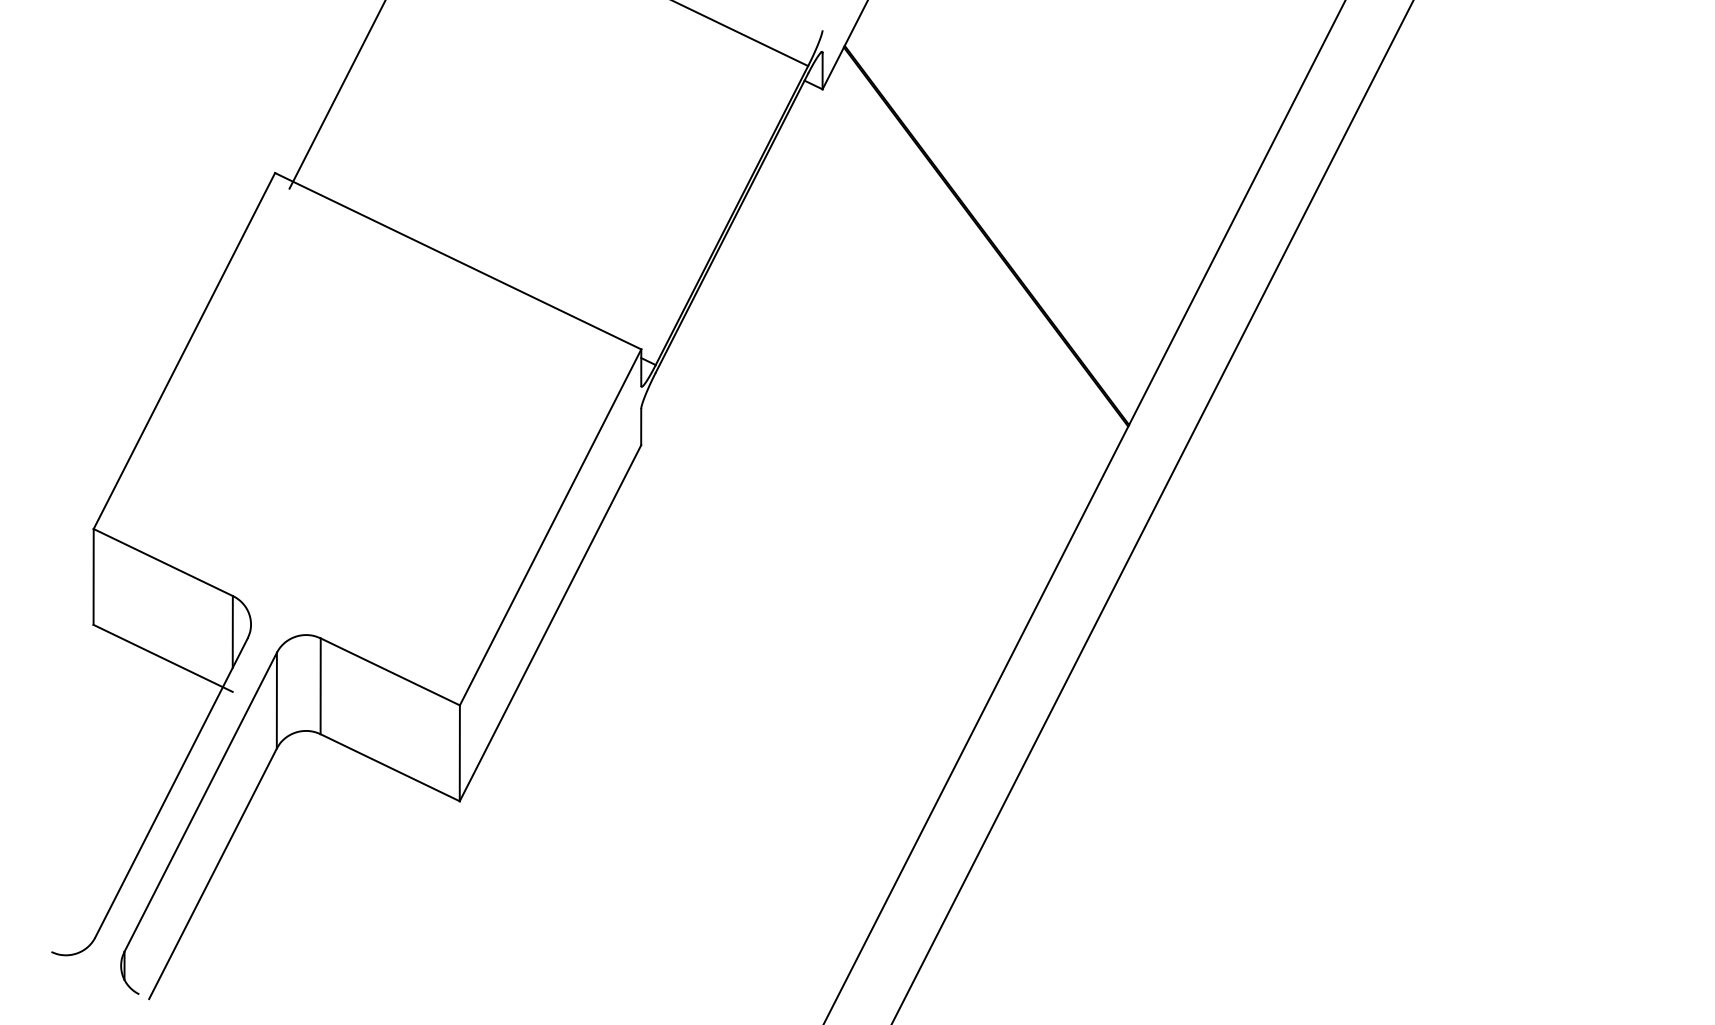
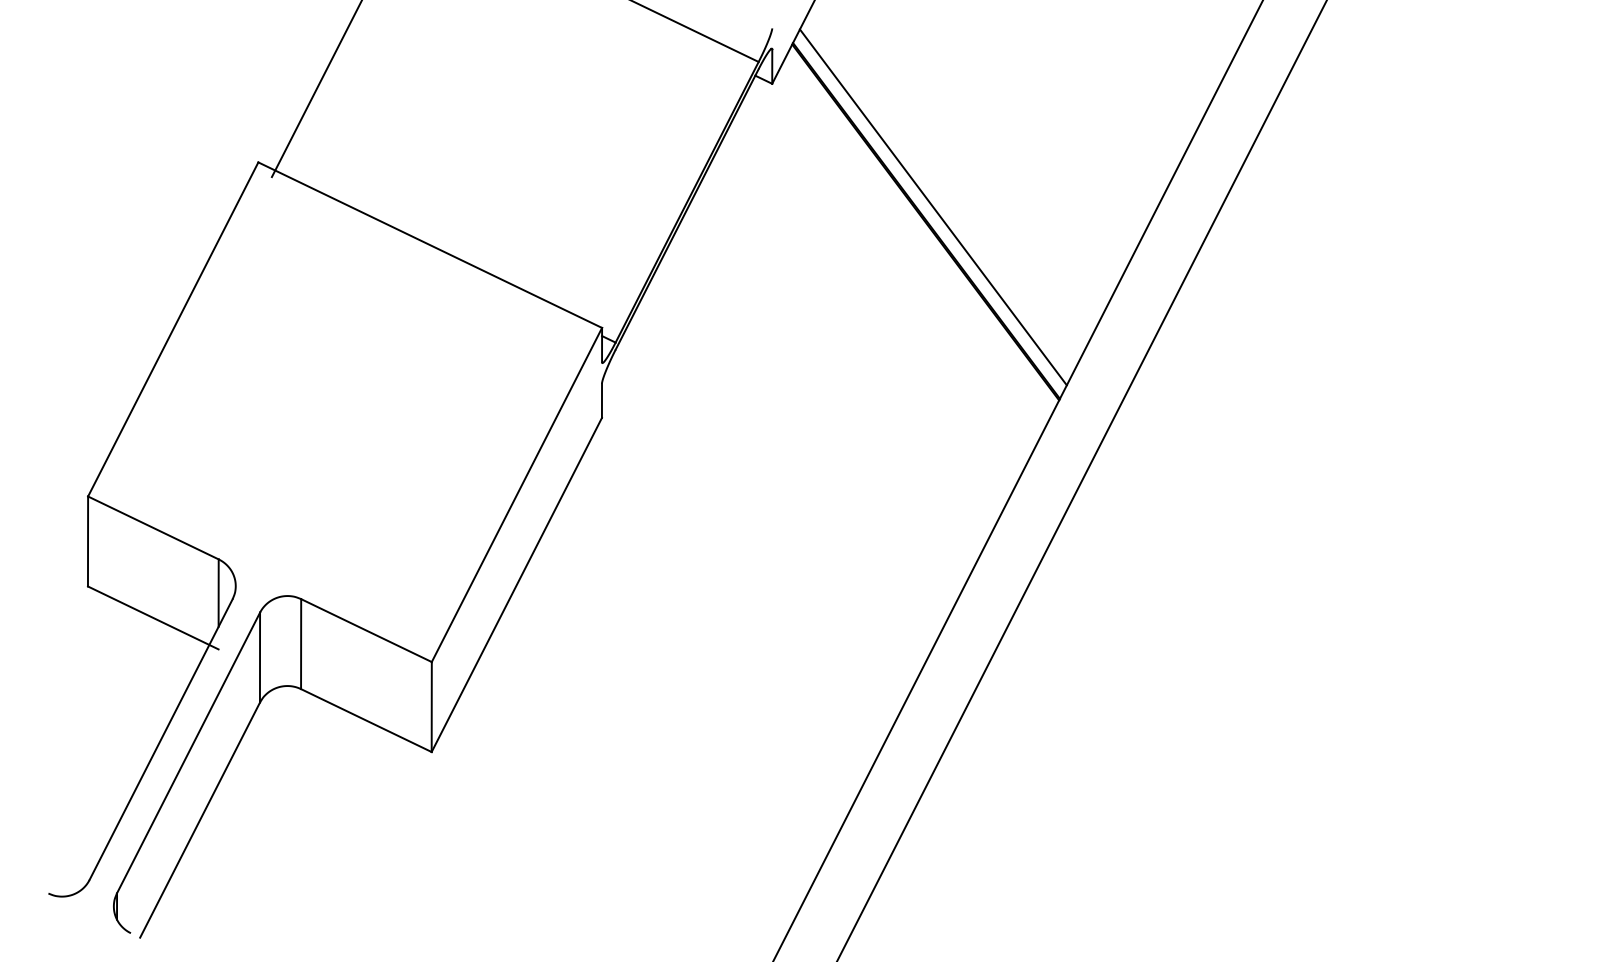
line: (994, 220) -> (933, 206), added

